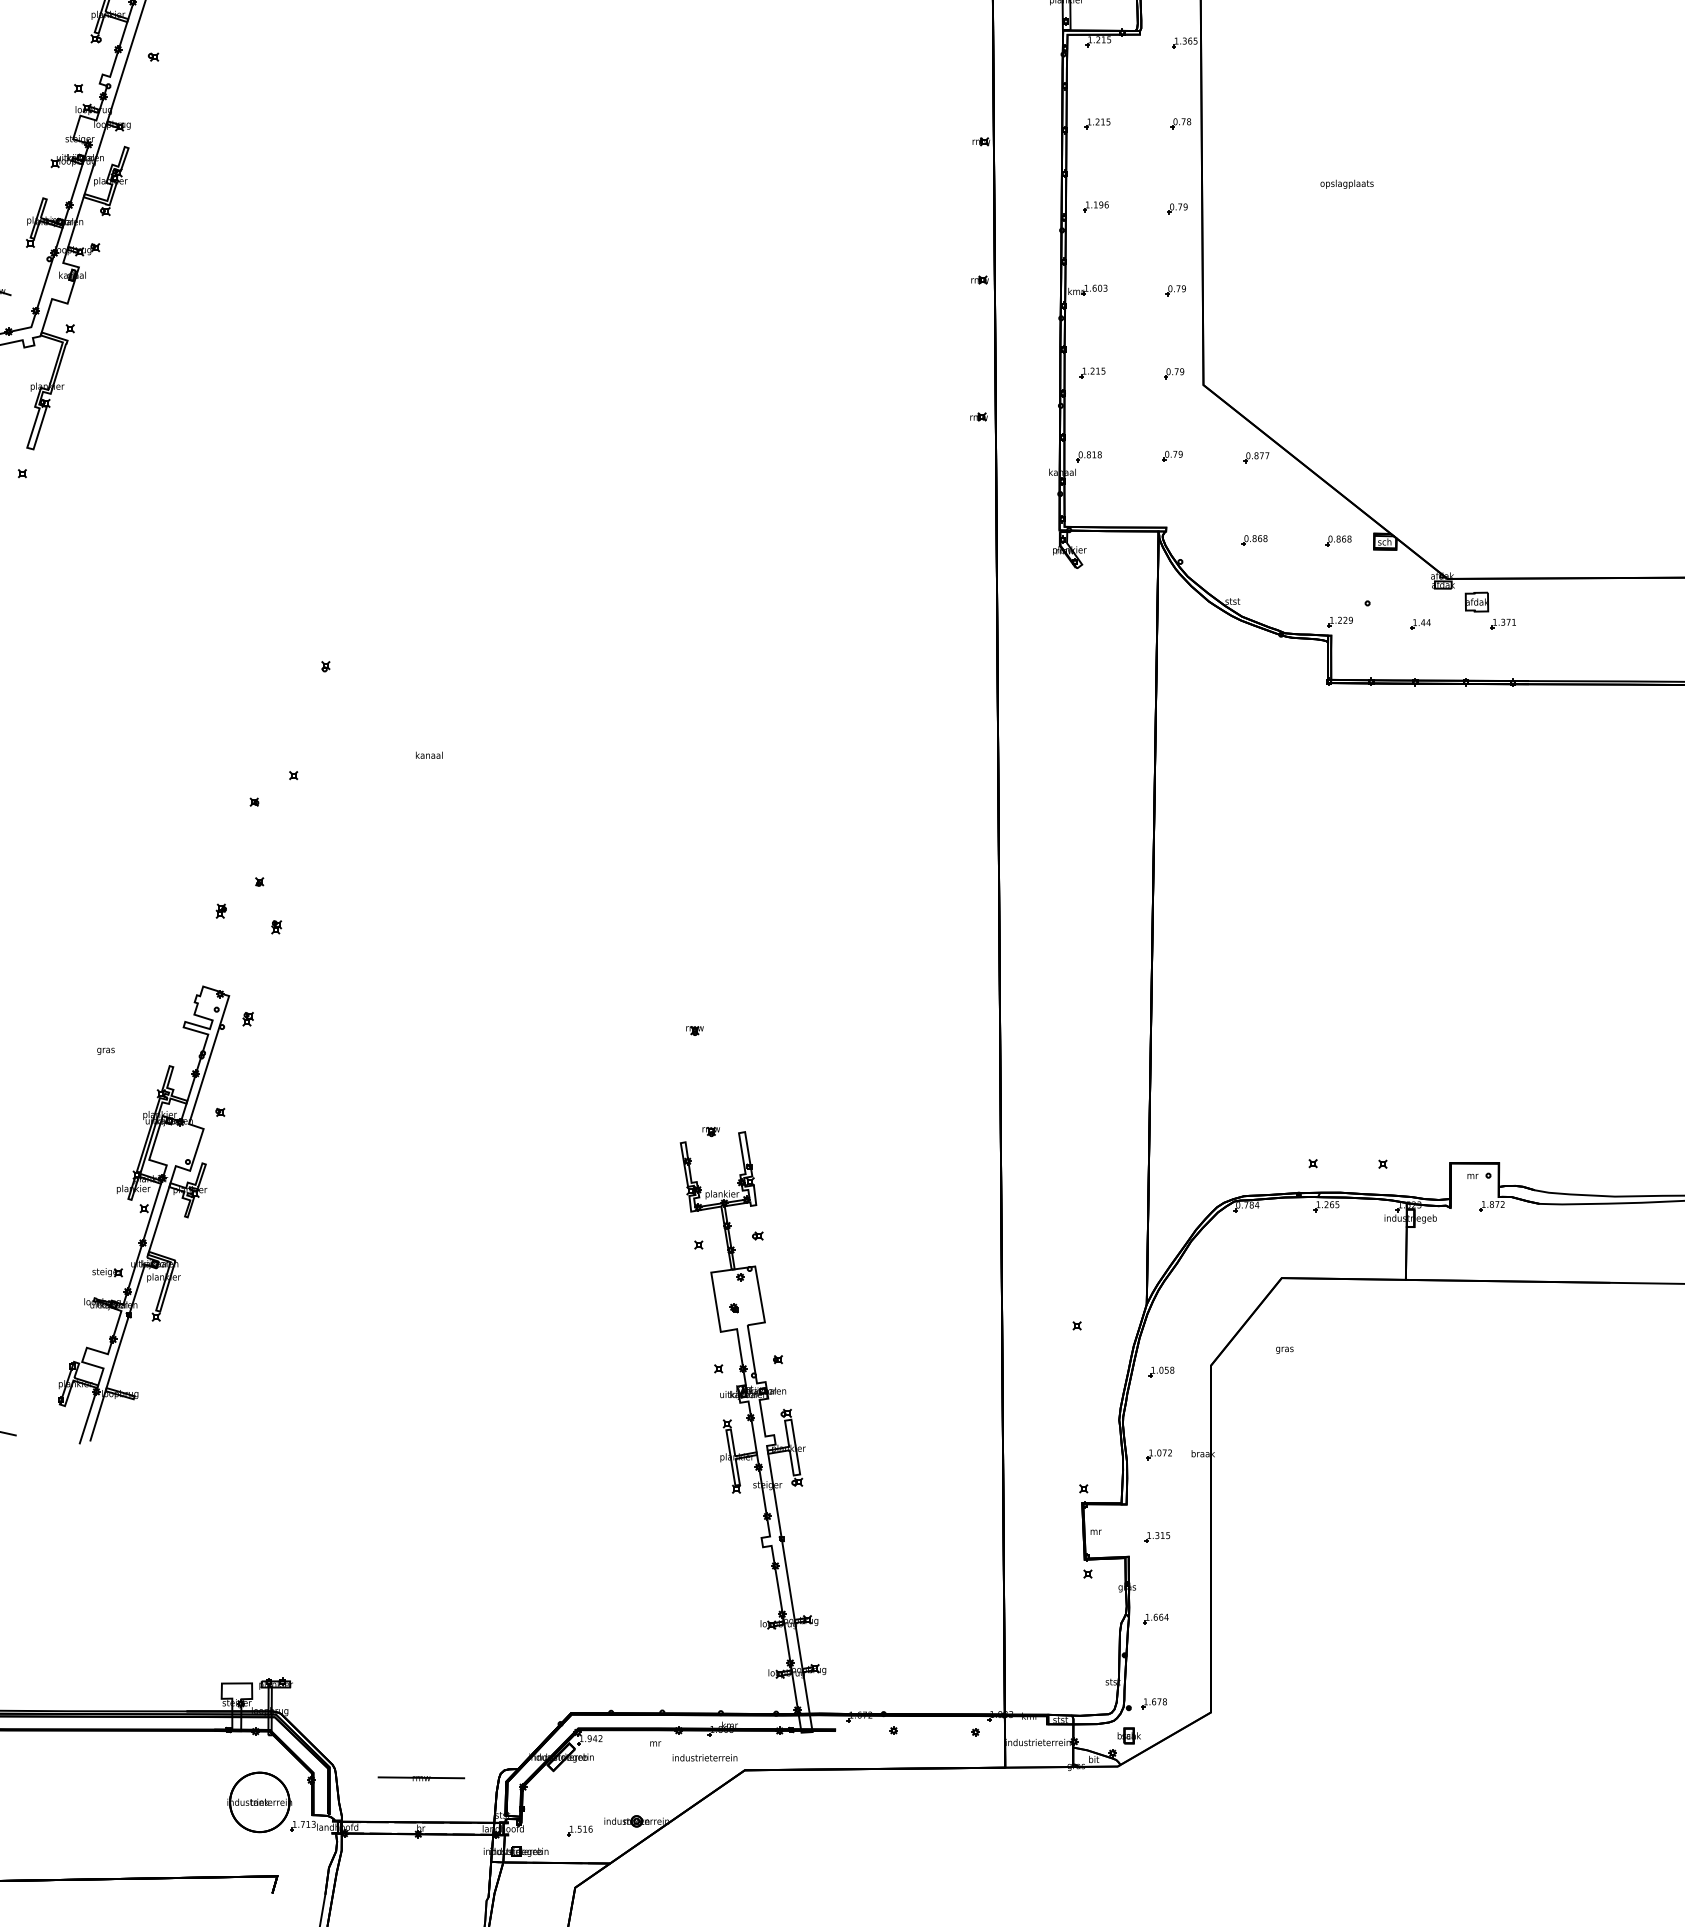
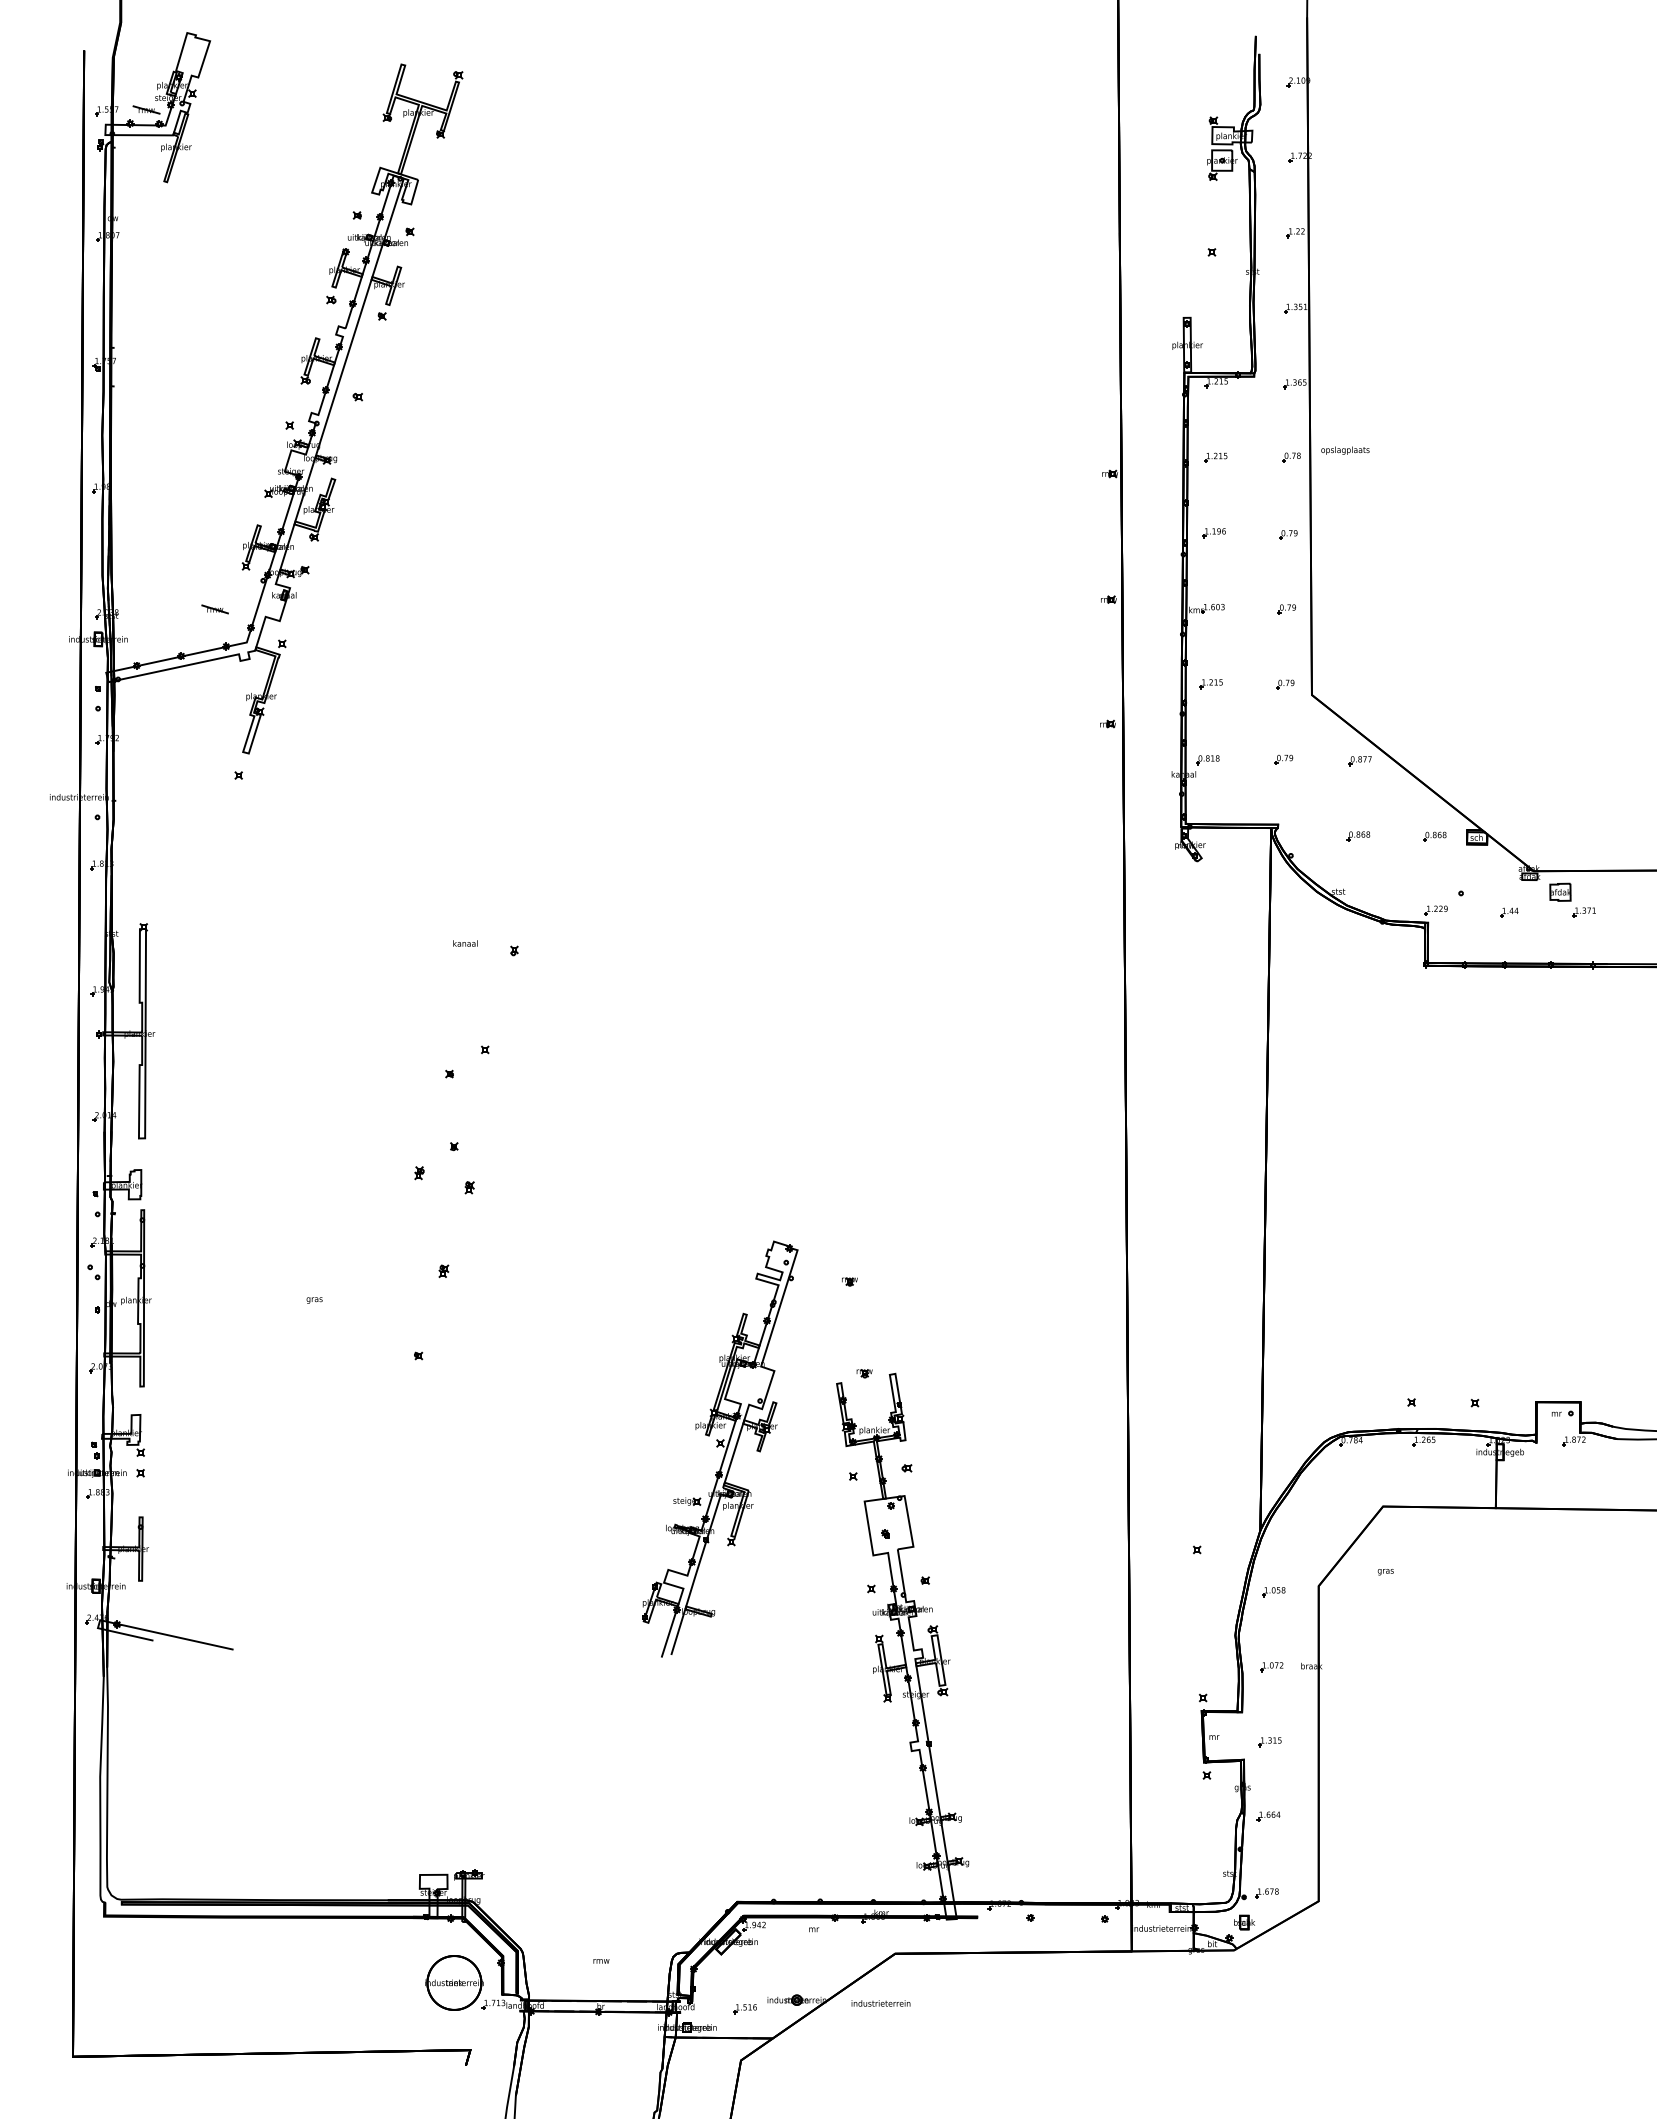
text: (1347, 184) -> (1345, 450), moved
text: (429, 755) -> (465, 943), moved
part: (144, 1214) -> (720, 1448), moved
text: (704, 1757) -> (880, 2003), moved
line: (421, 1777) -> (601, 1960), removed

